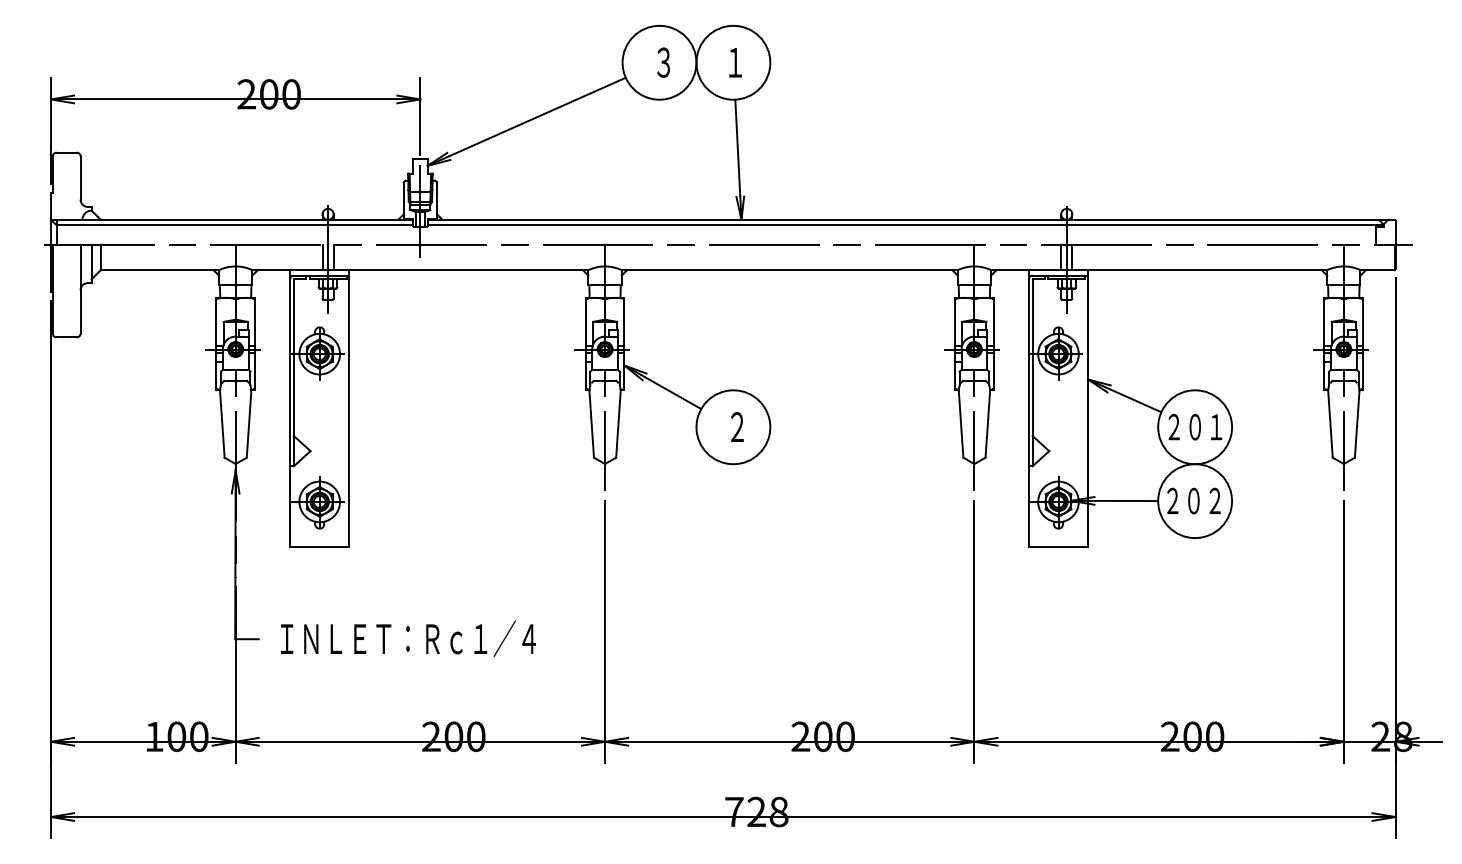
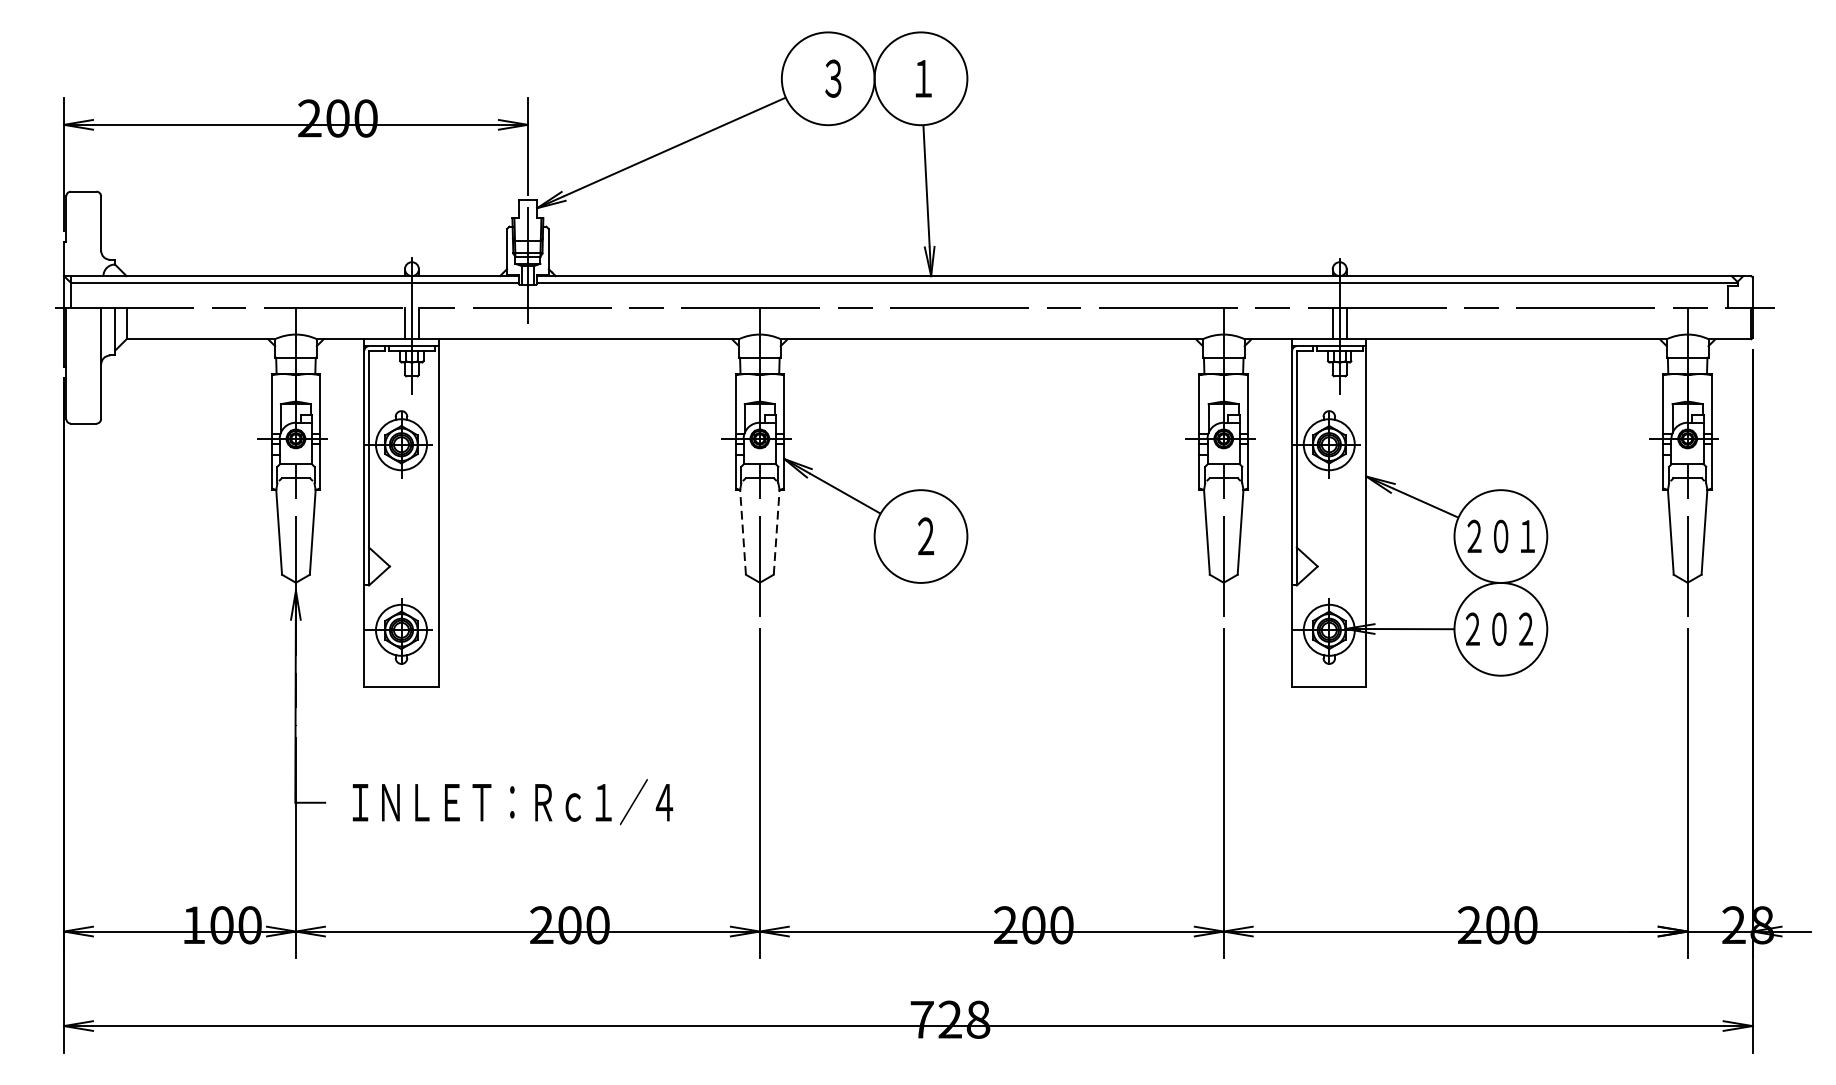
line: (591, 423) -> (742, 531), solid -> dashed
line: (618, 423) -> (776, 531), solid -> dashed

